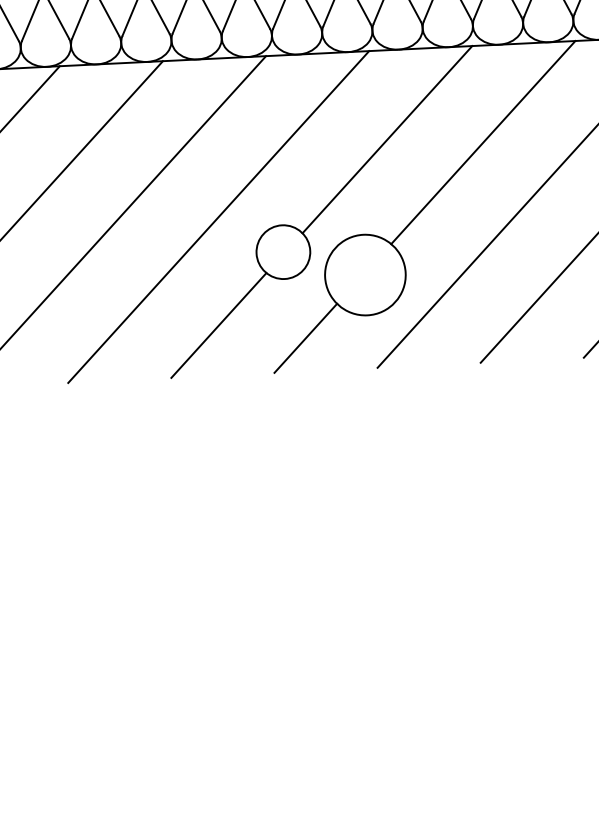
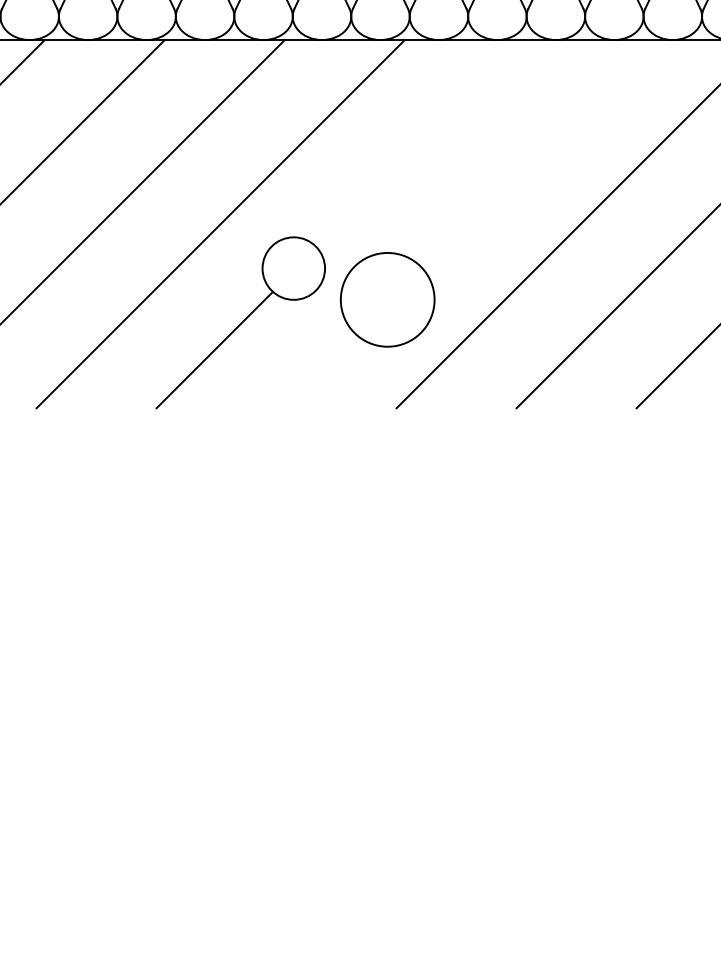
line: (387, 139) -> (420, 143), removed
line: (482, 142) -> (531, 152), removed
line: (305, 337) -> (314, 369), removed

